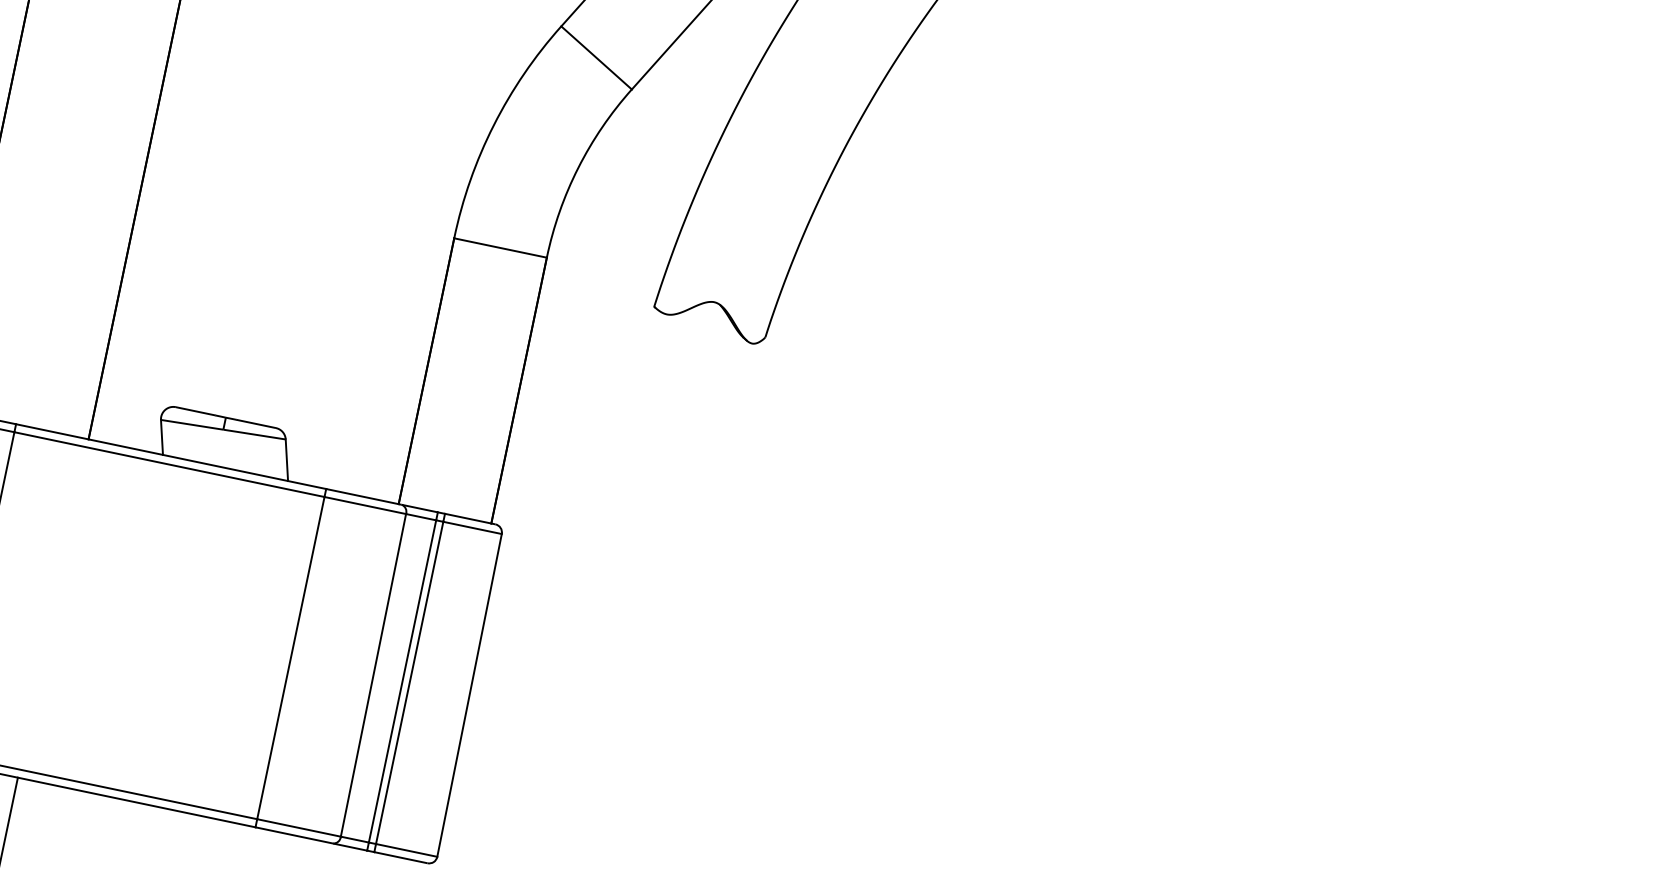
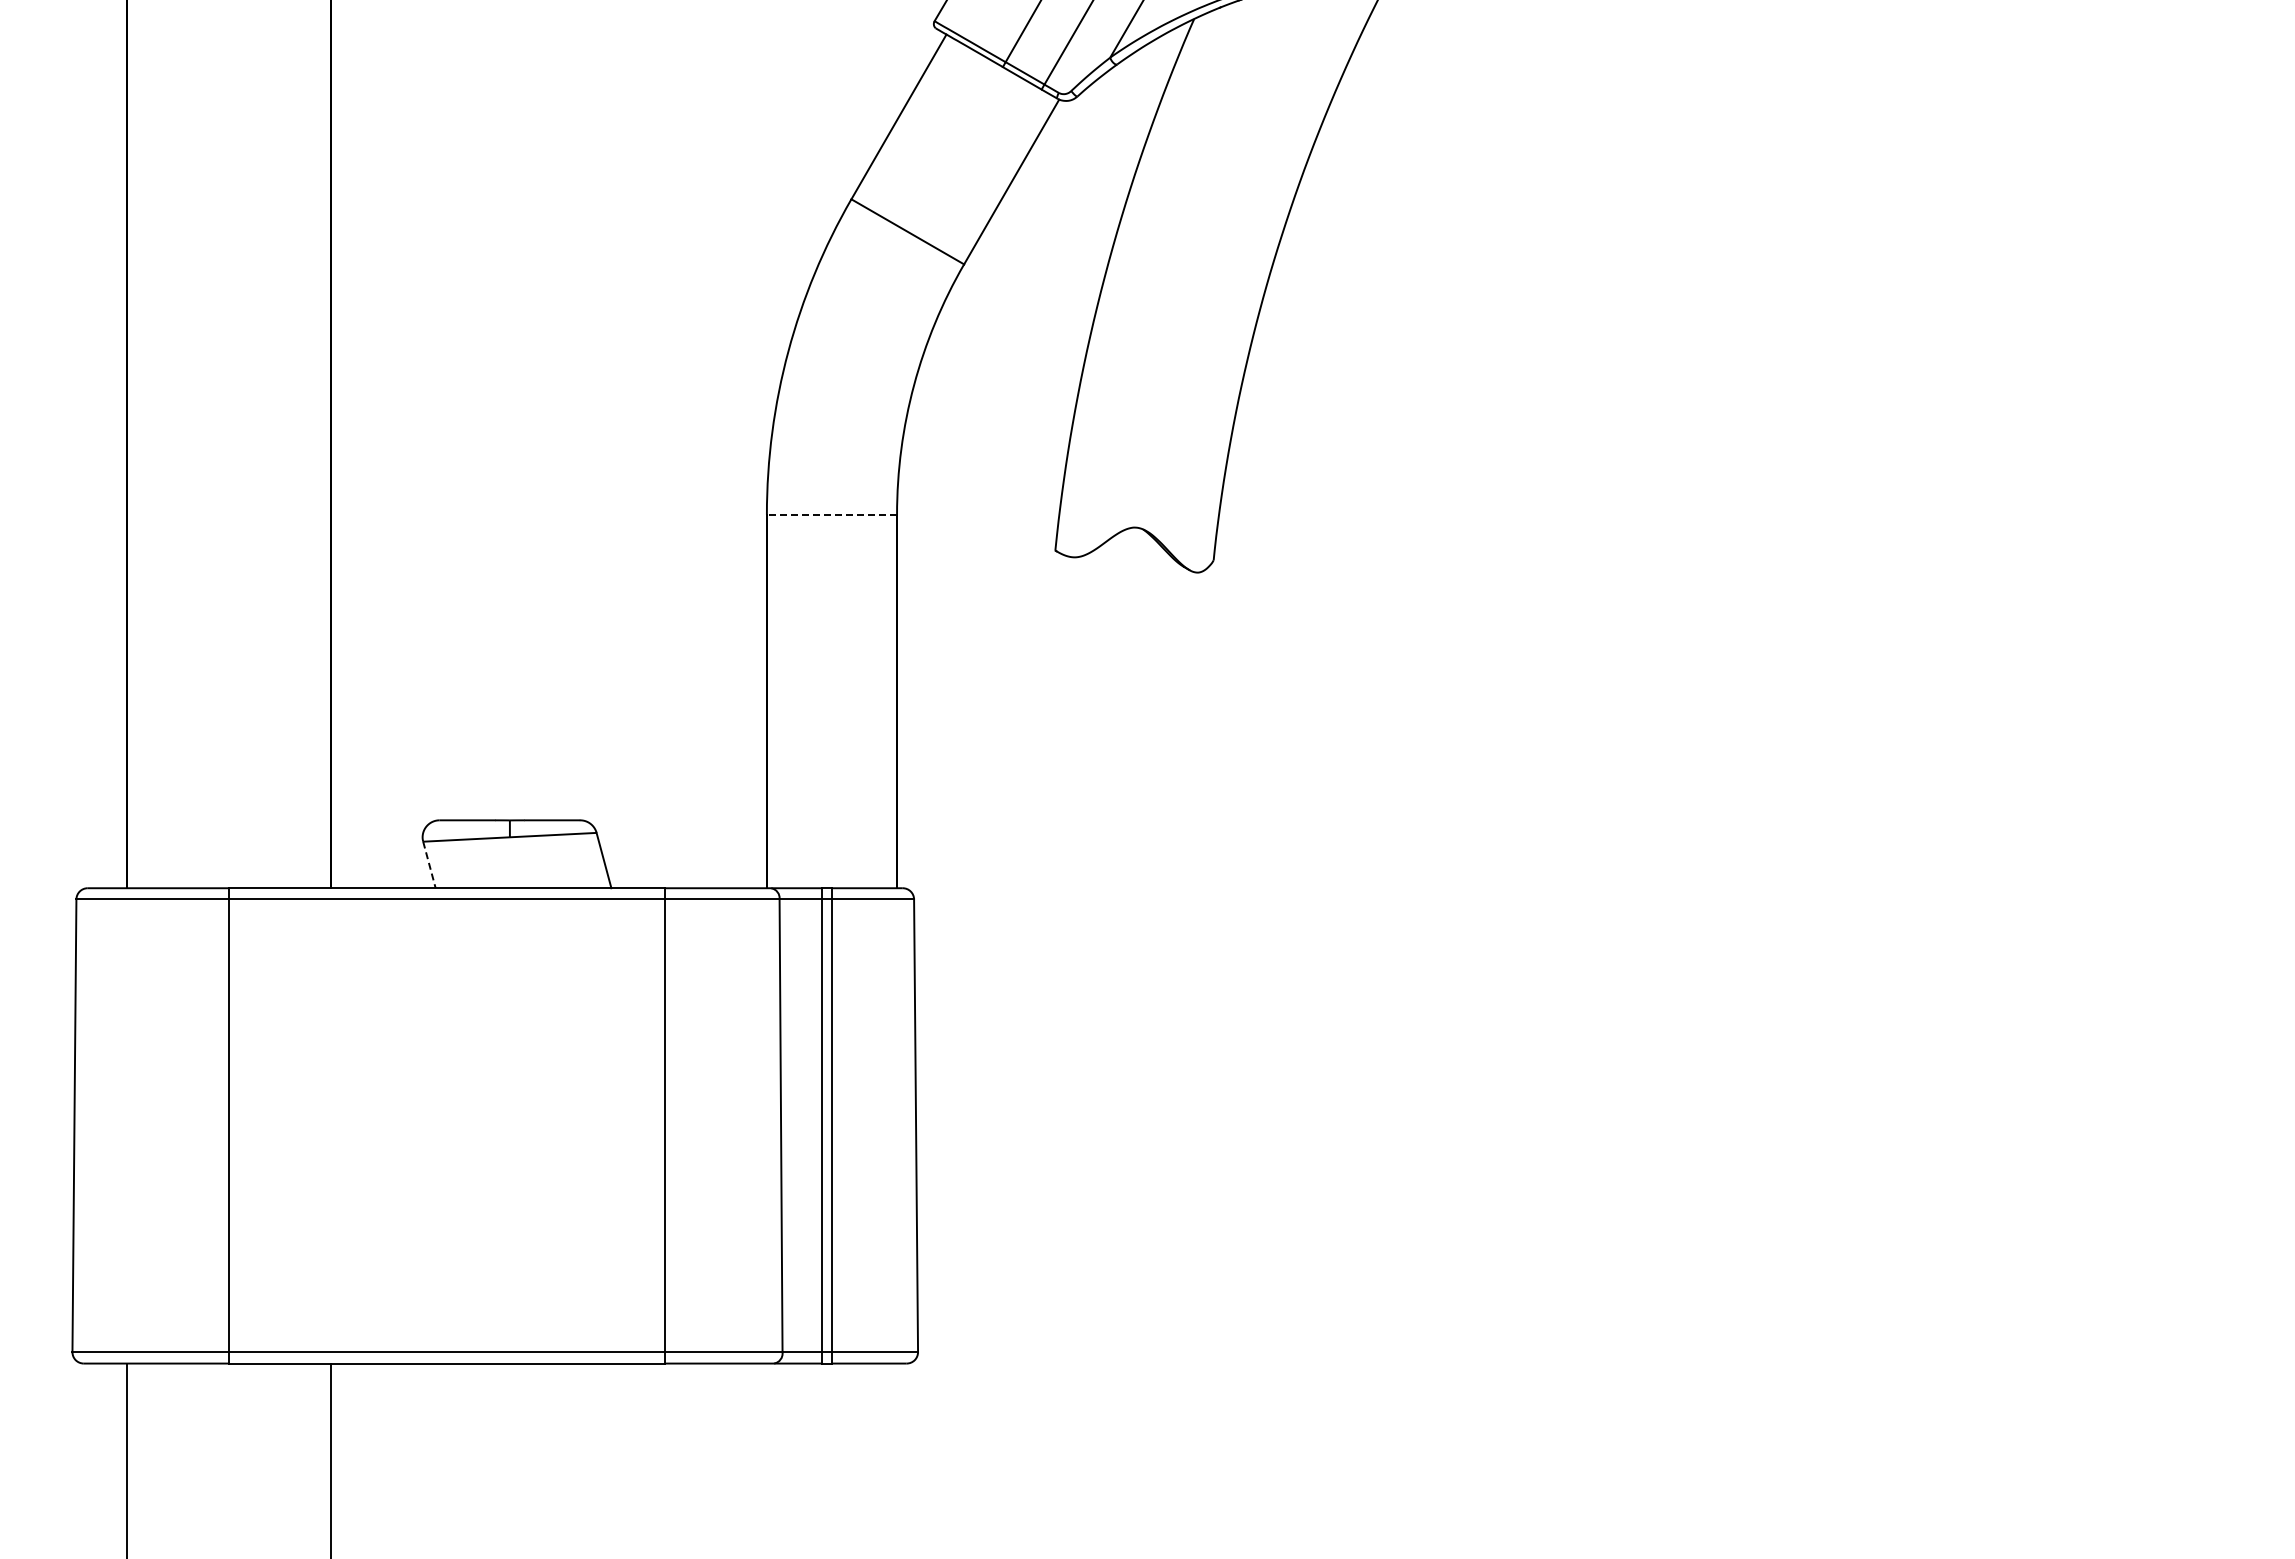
line: (500, 247) -> (831, 514), solid -> dashed
line: (161, 437) -> (429, 865), solid -> dashed

